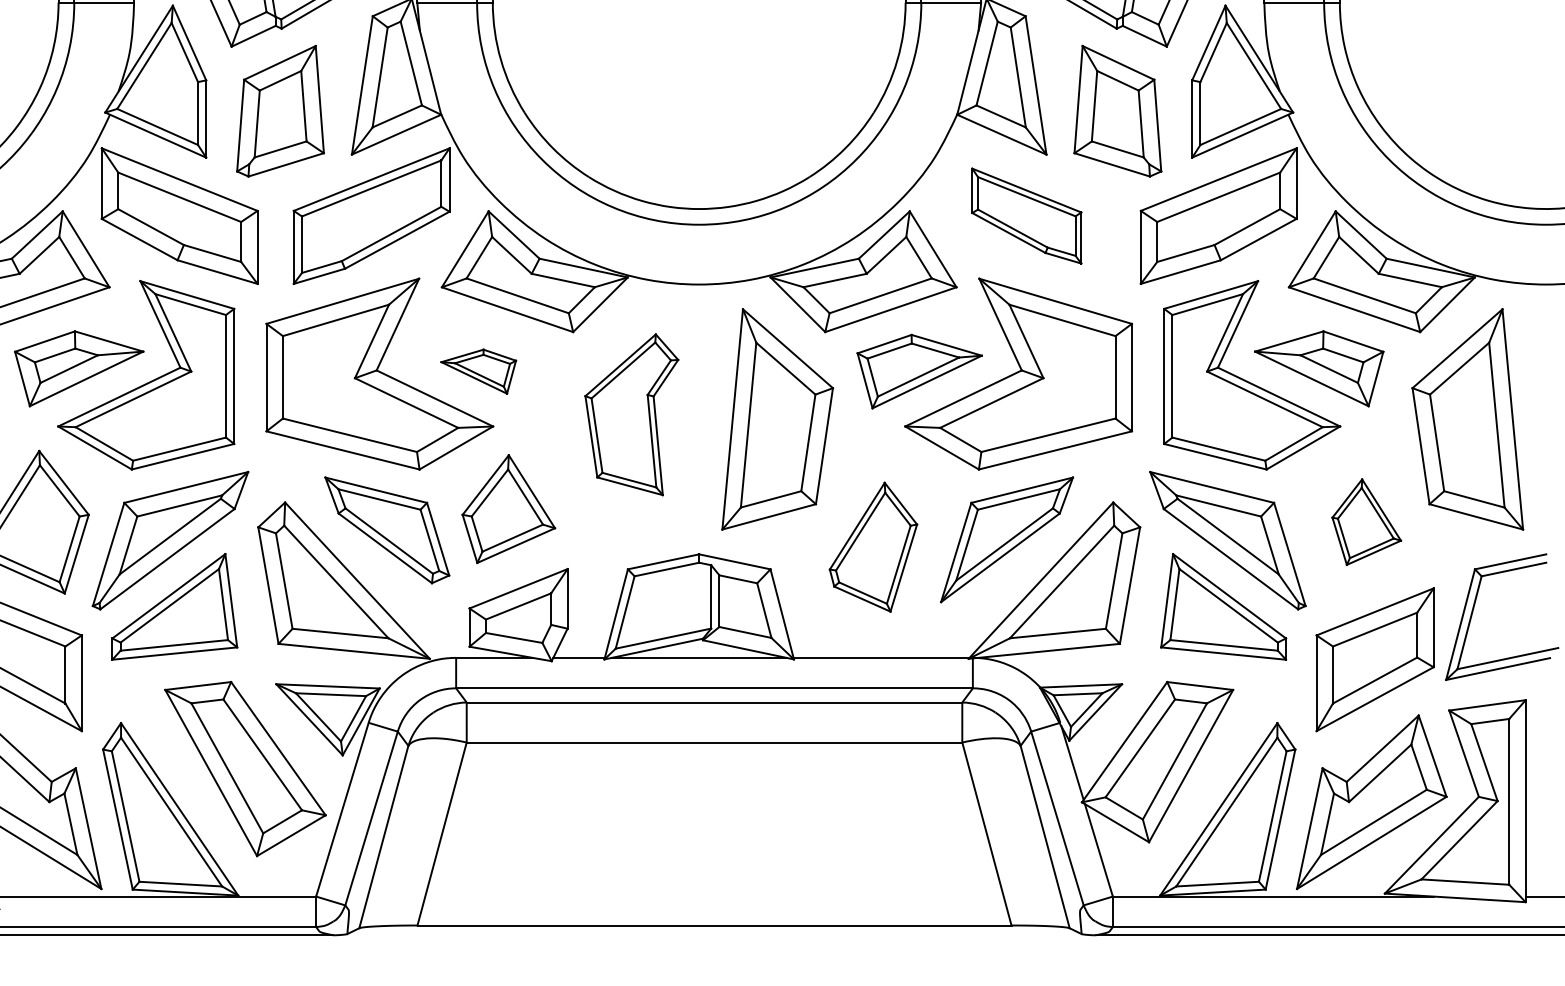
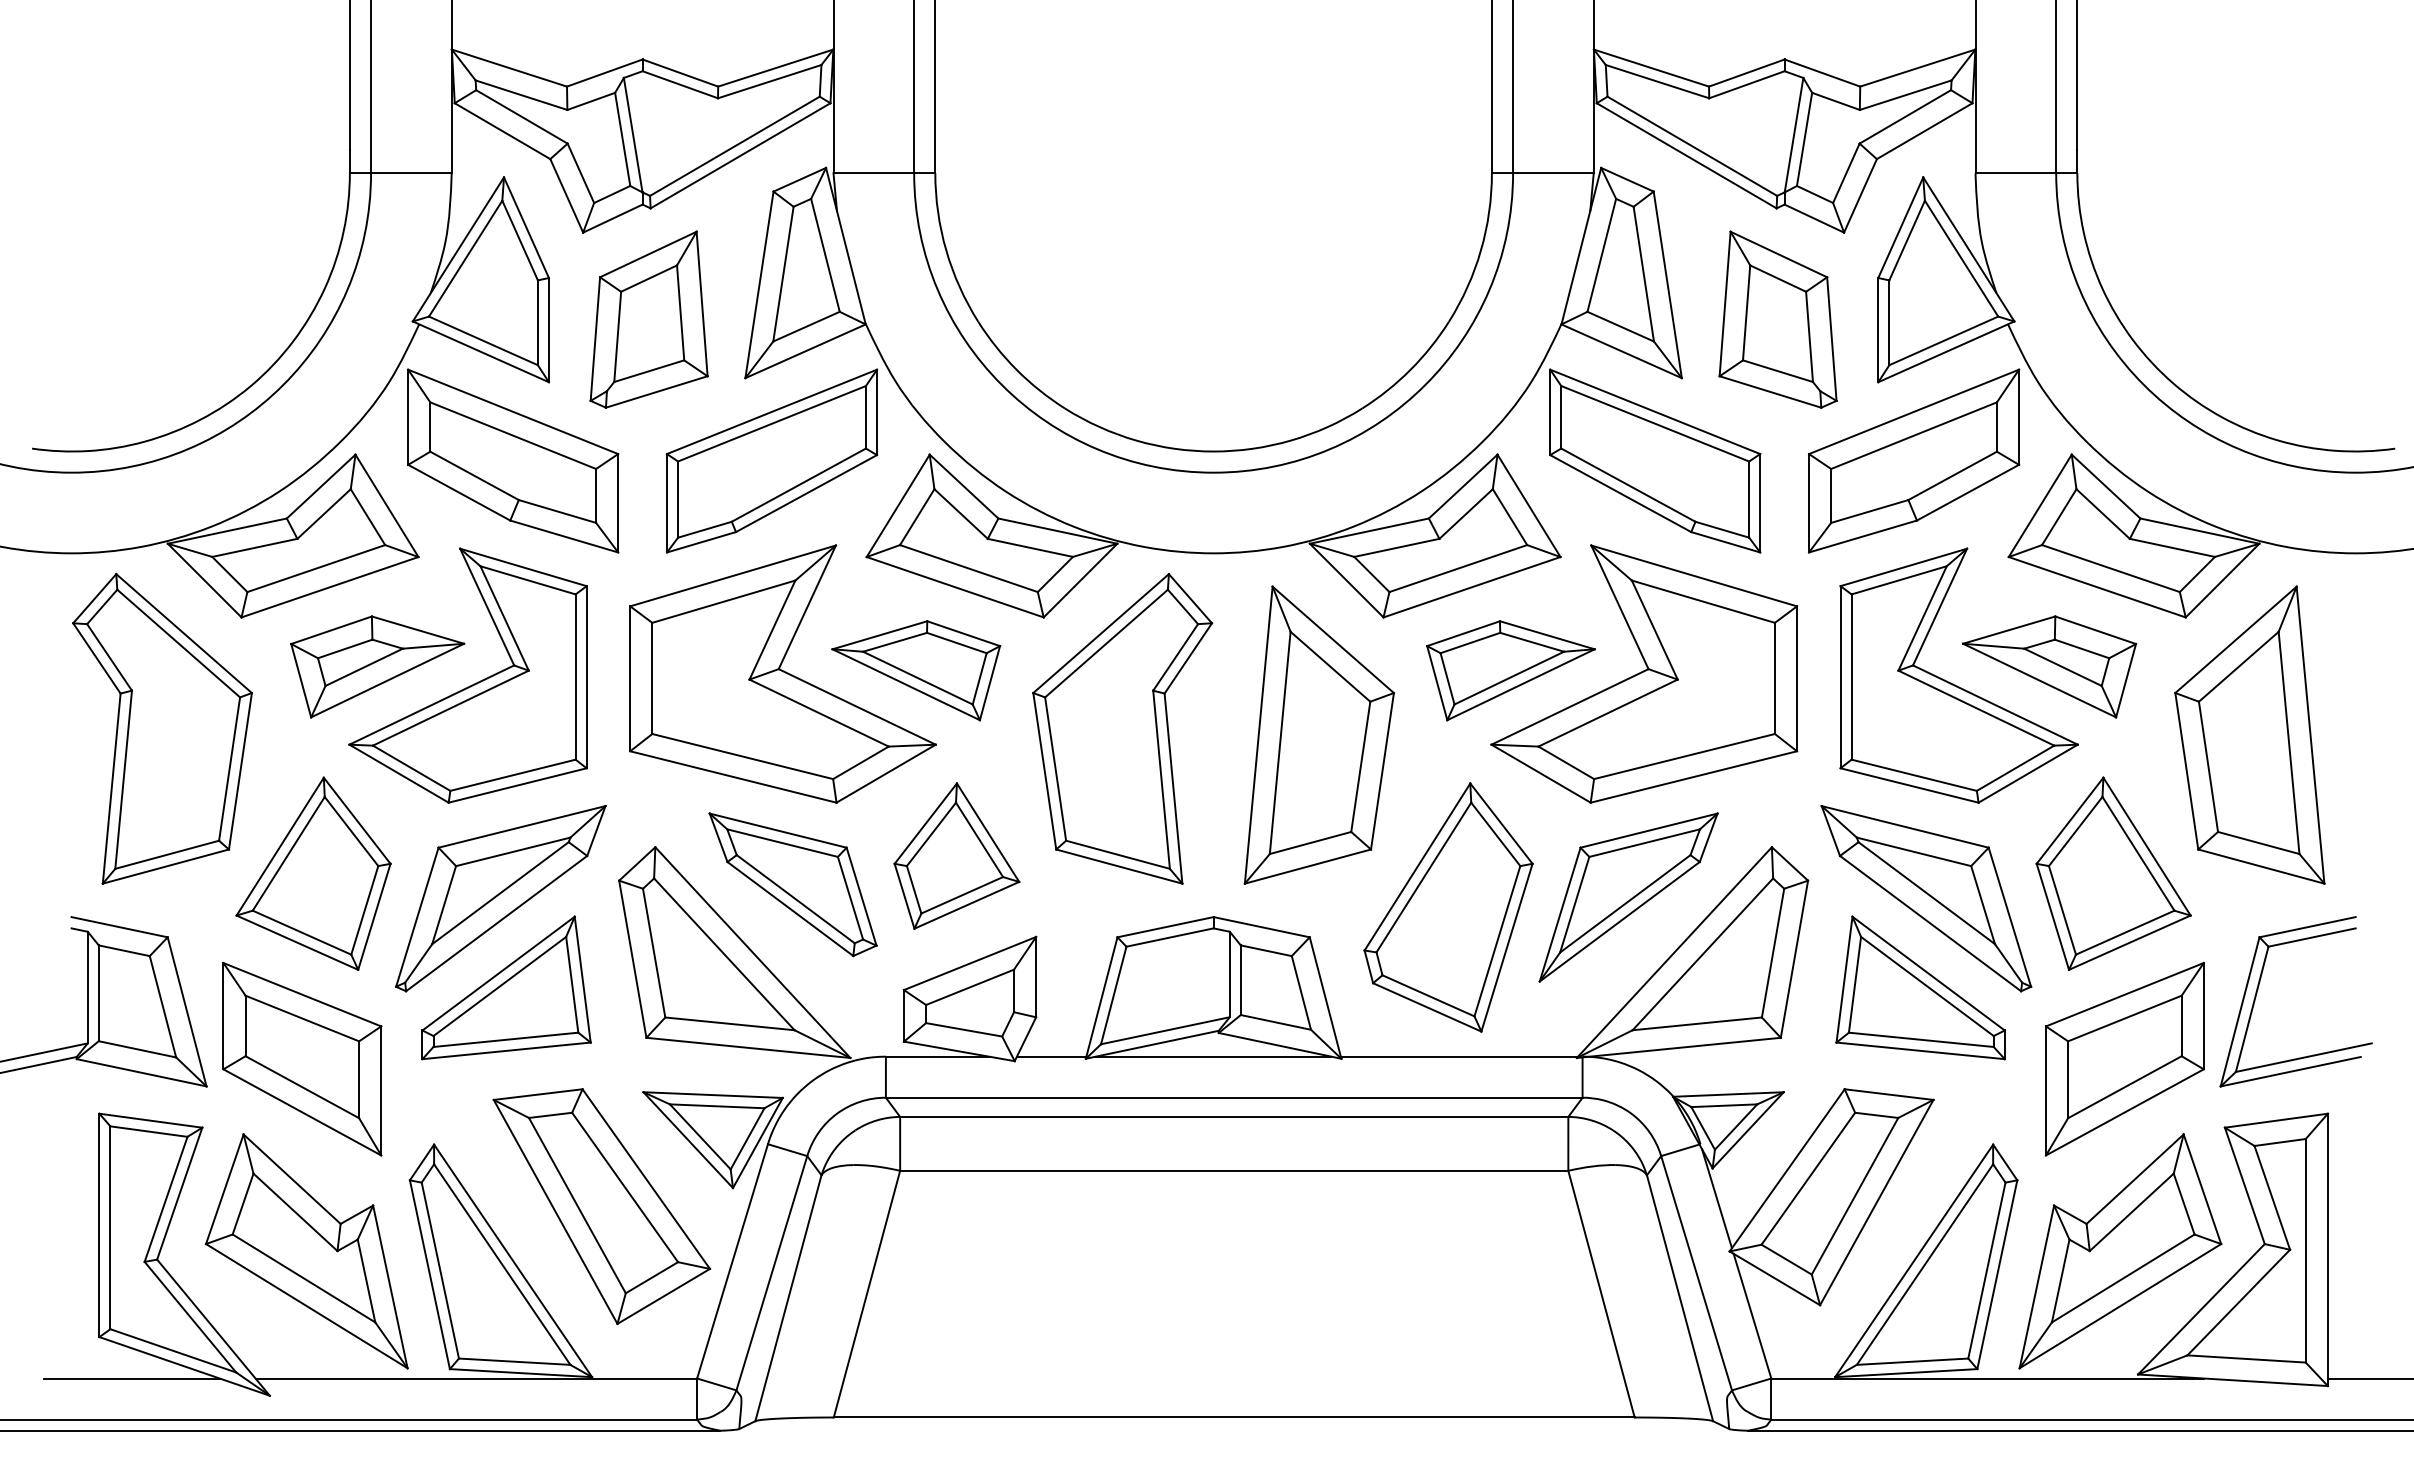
part: (1026, 215) -> (1655, 460), size x1.43
part: (478, 371) -> (916, 670), size x1.67
part: (631, 414) -> (1122, 728), size x1.43
part: (1366, 522) -> (2113, 873), size x1.67
part: (873, 547) -> (1448, 907), size x1.43

